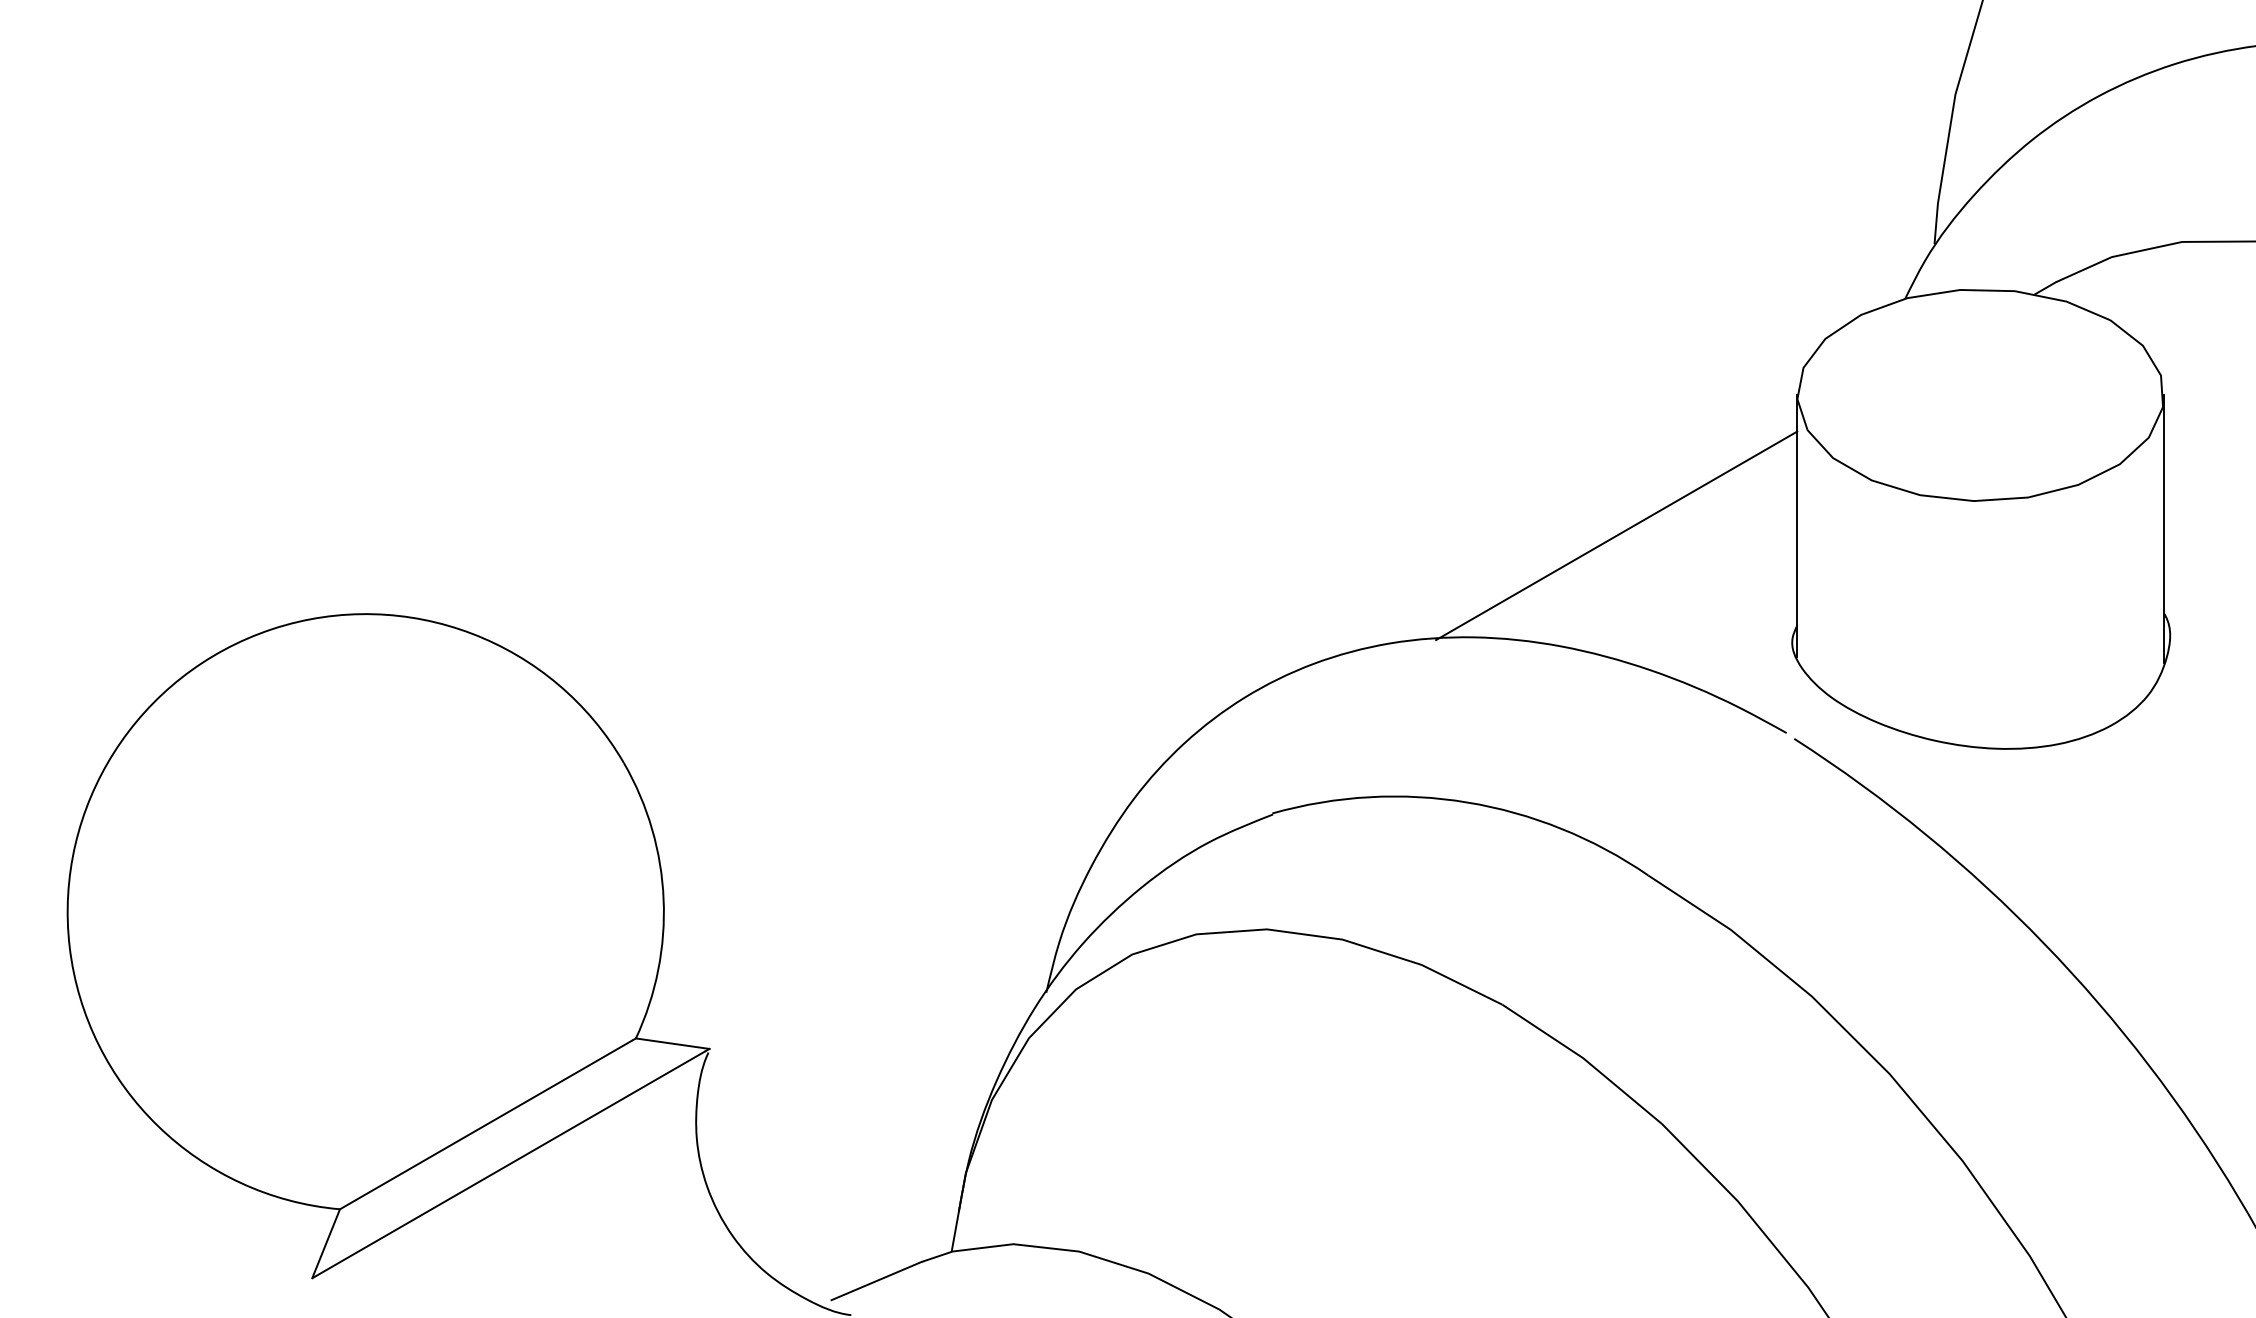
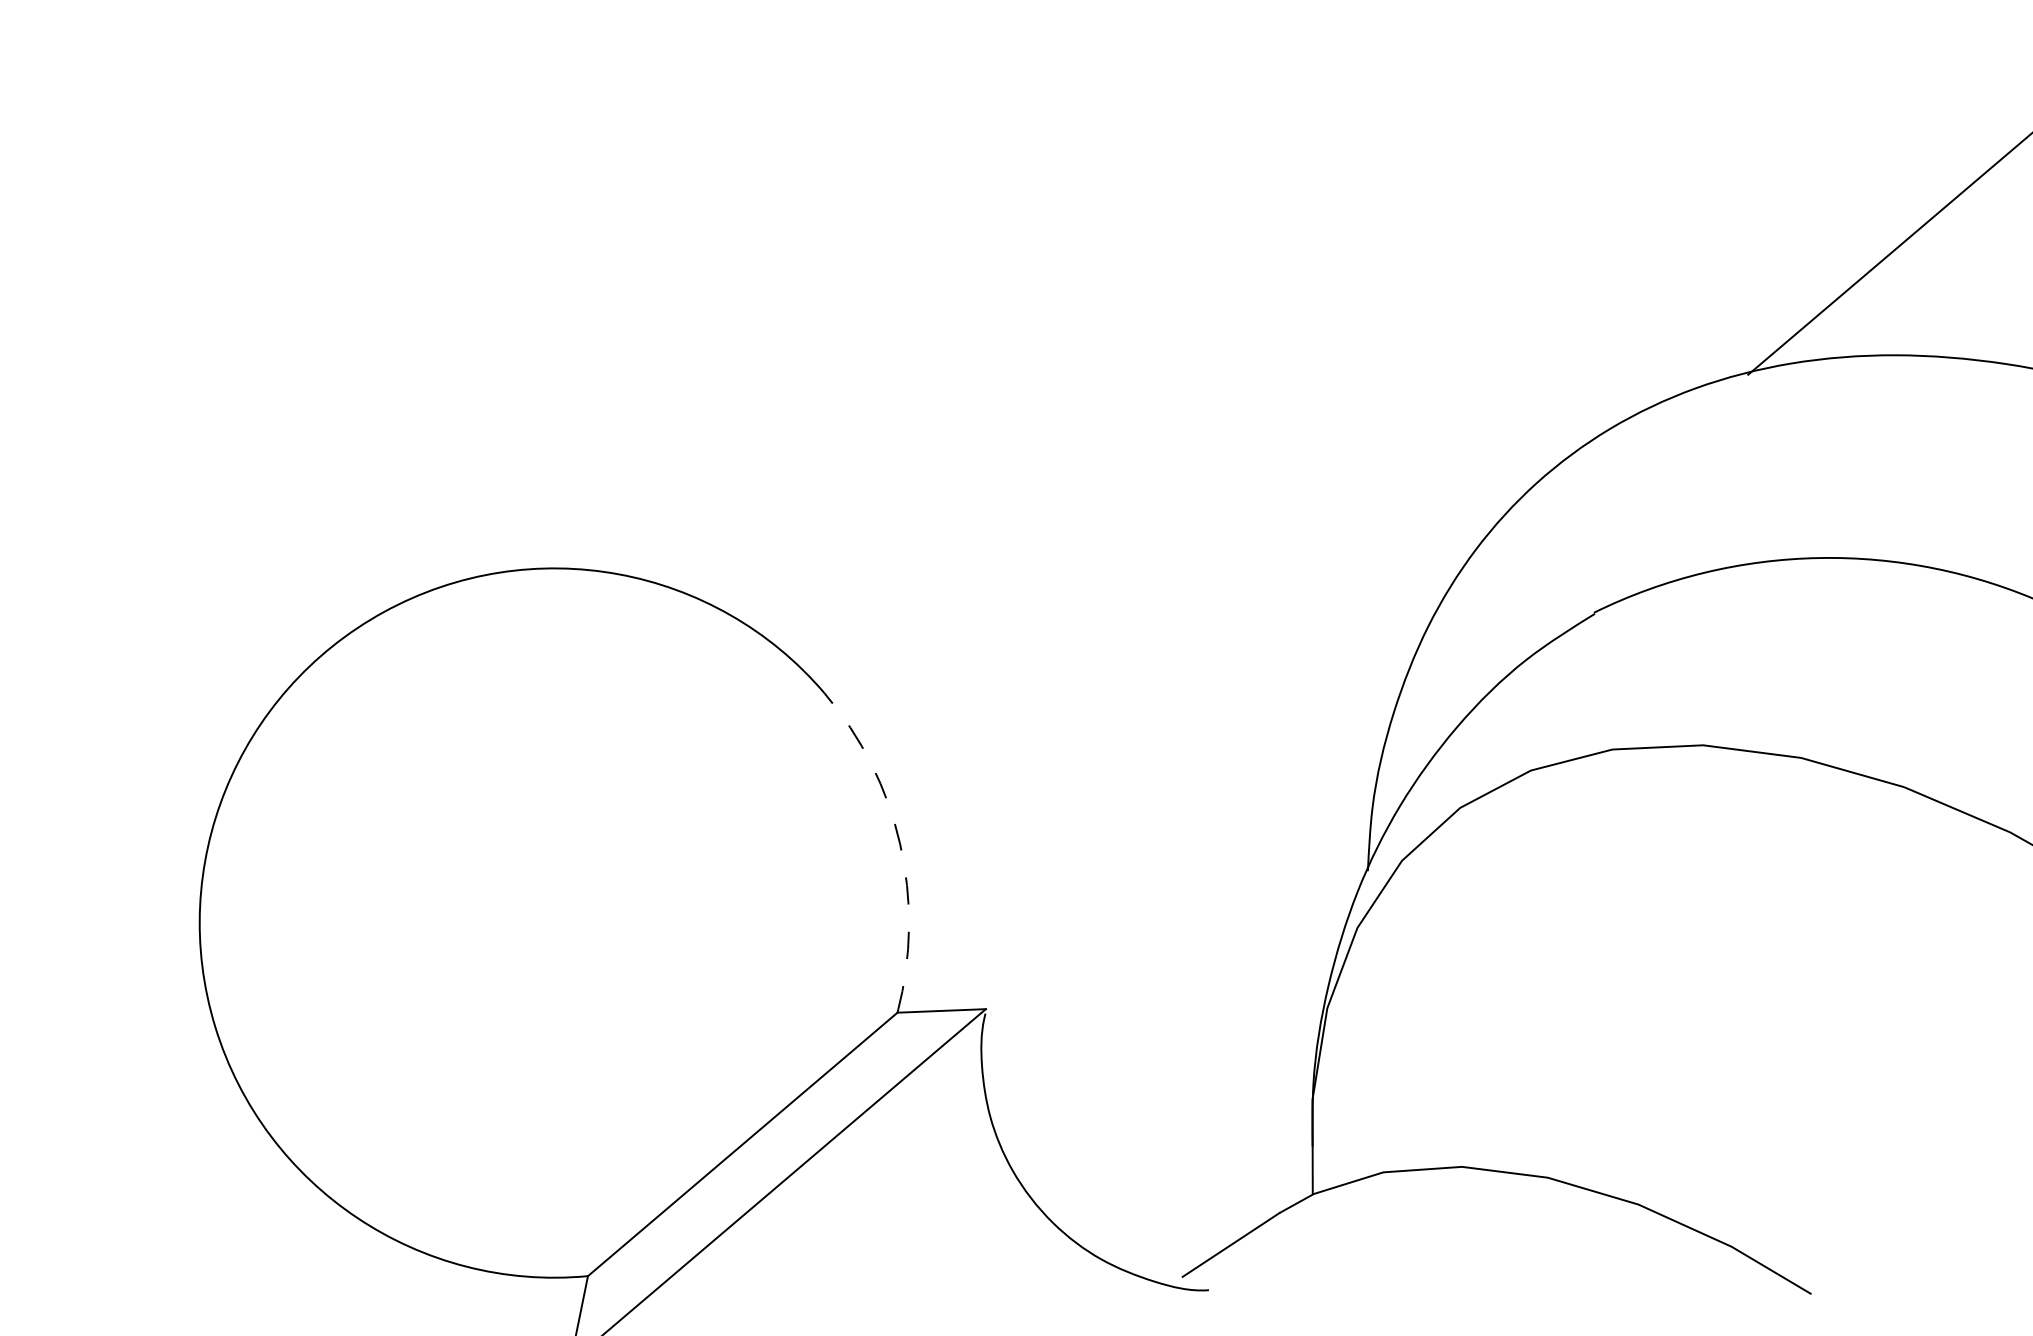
arc: (663, 899) -> (899, 844), solid -> dashed

